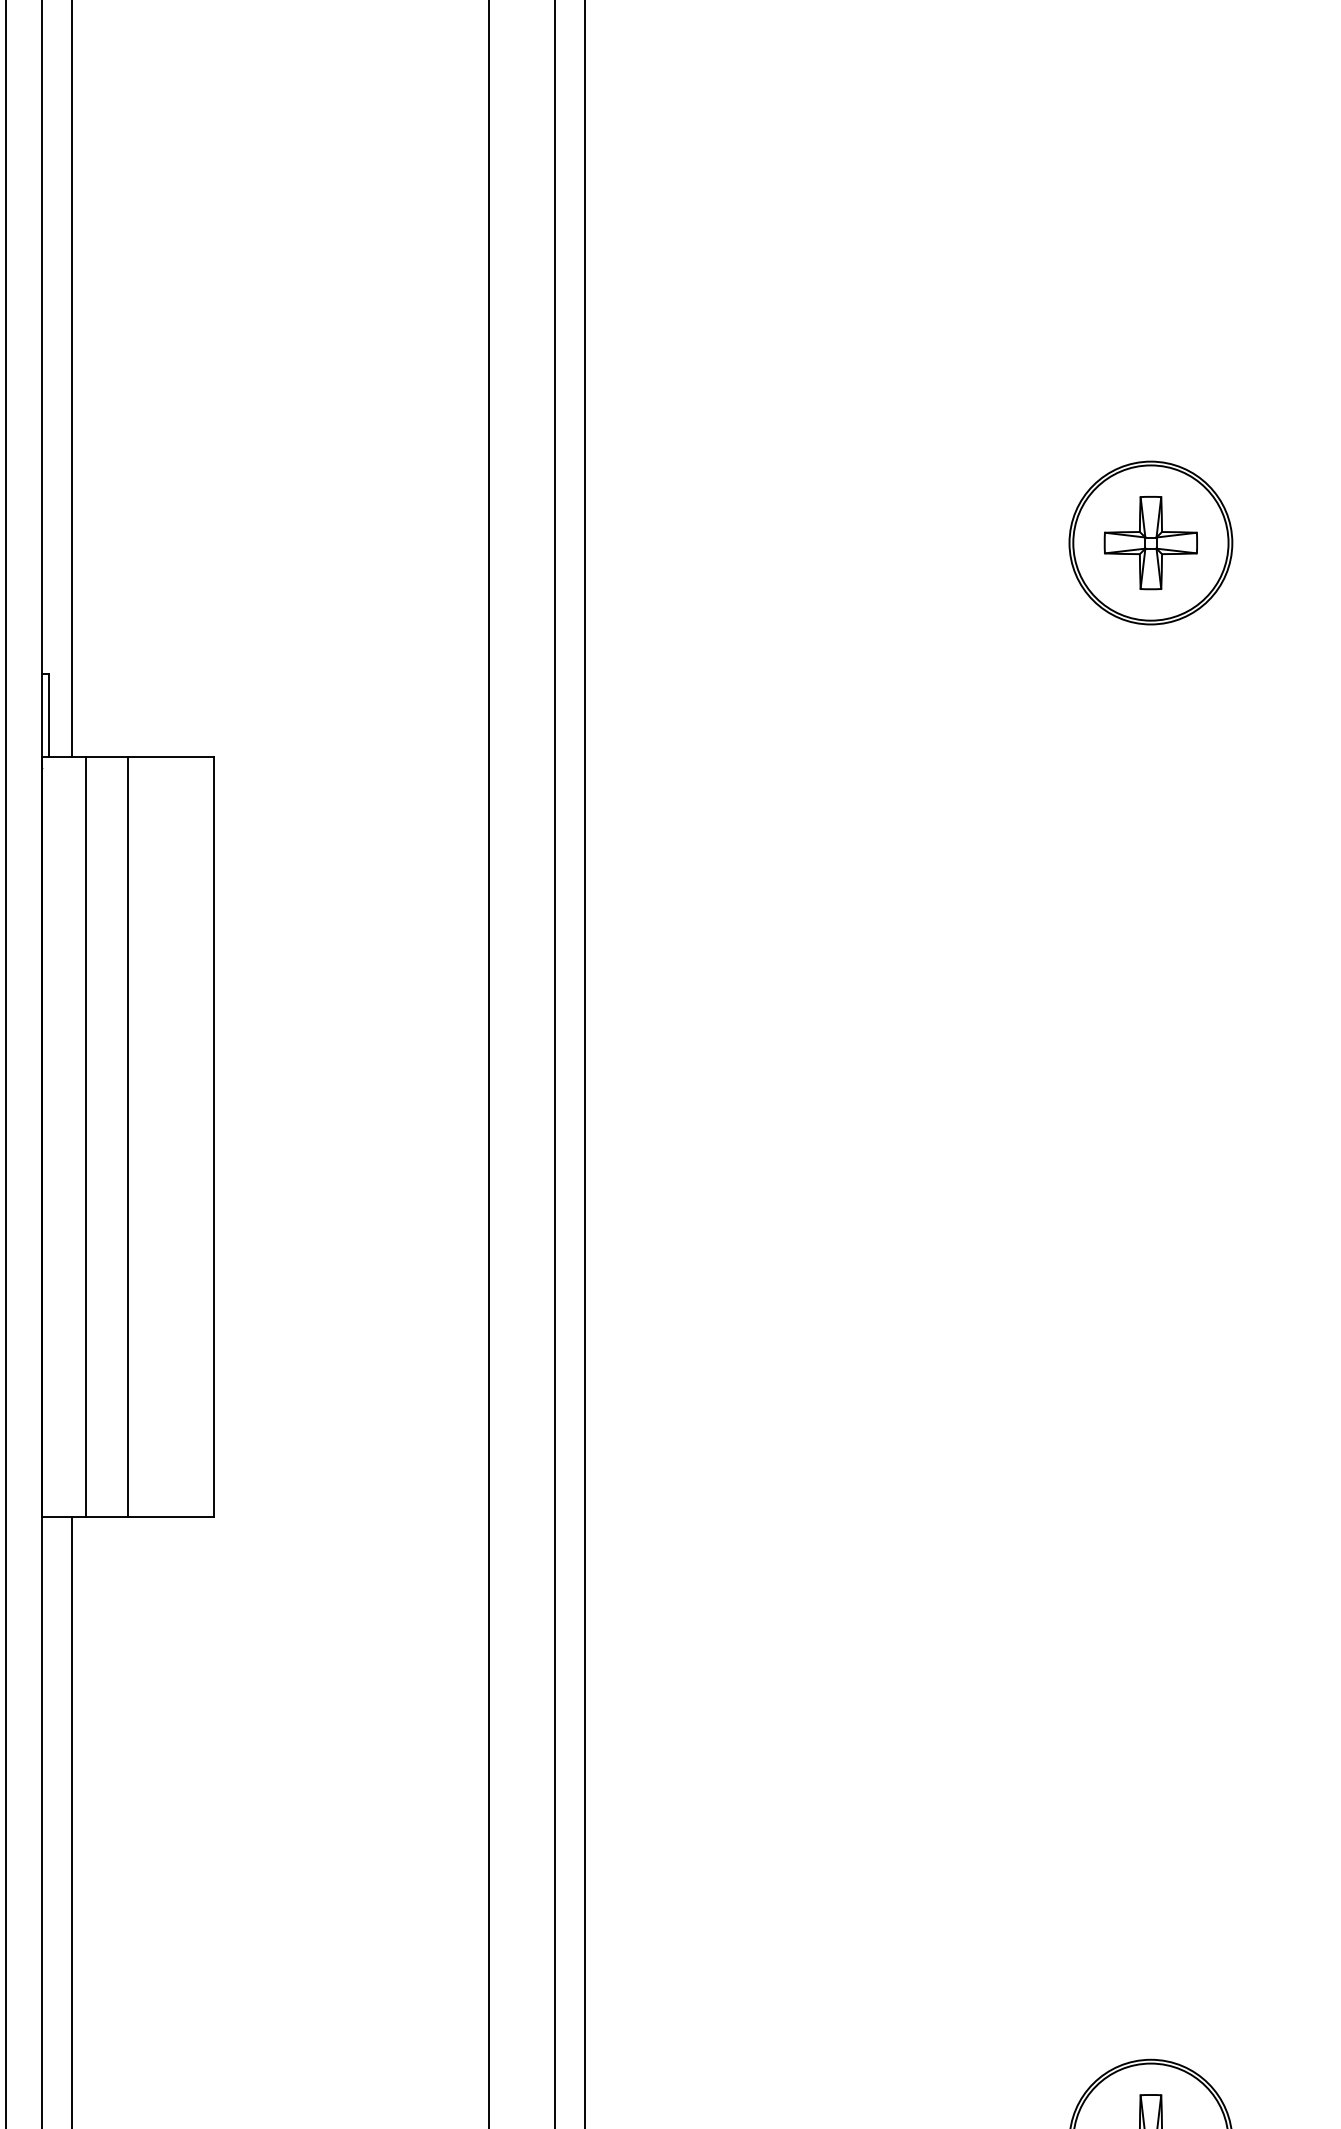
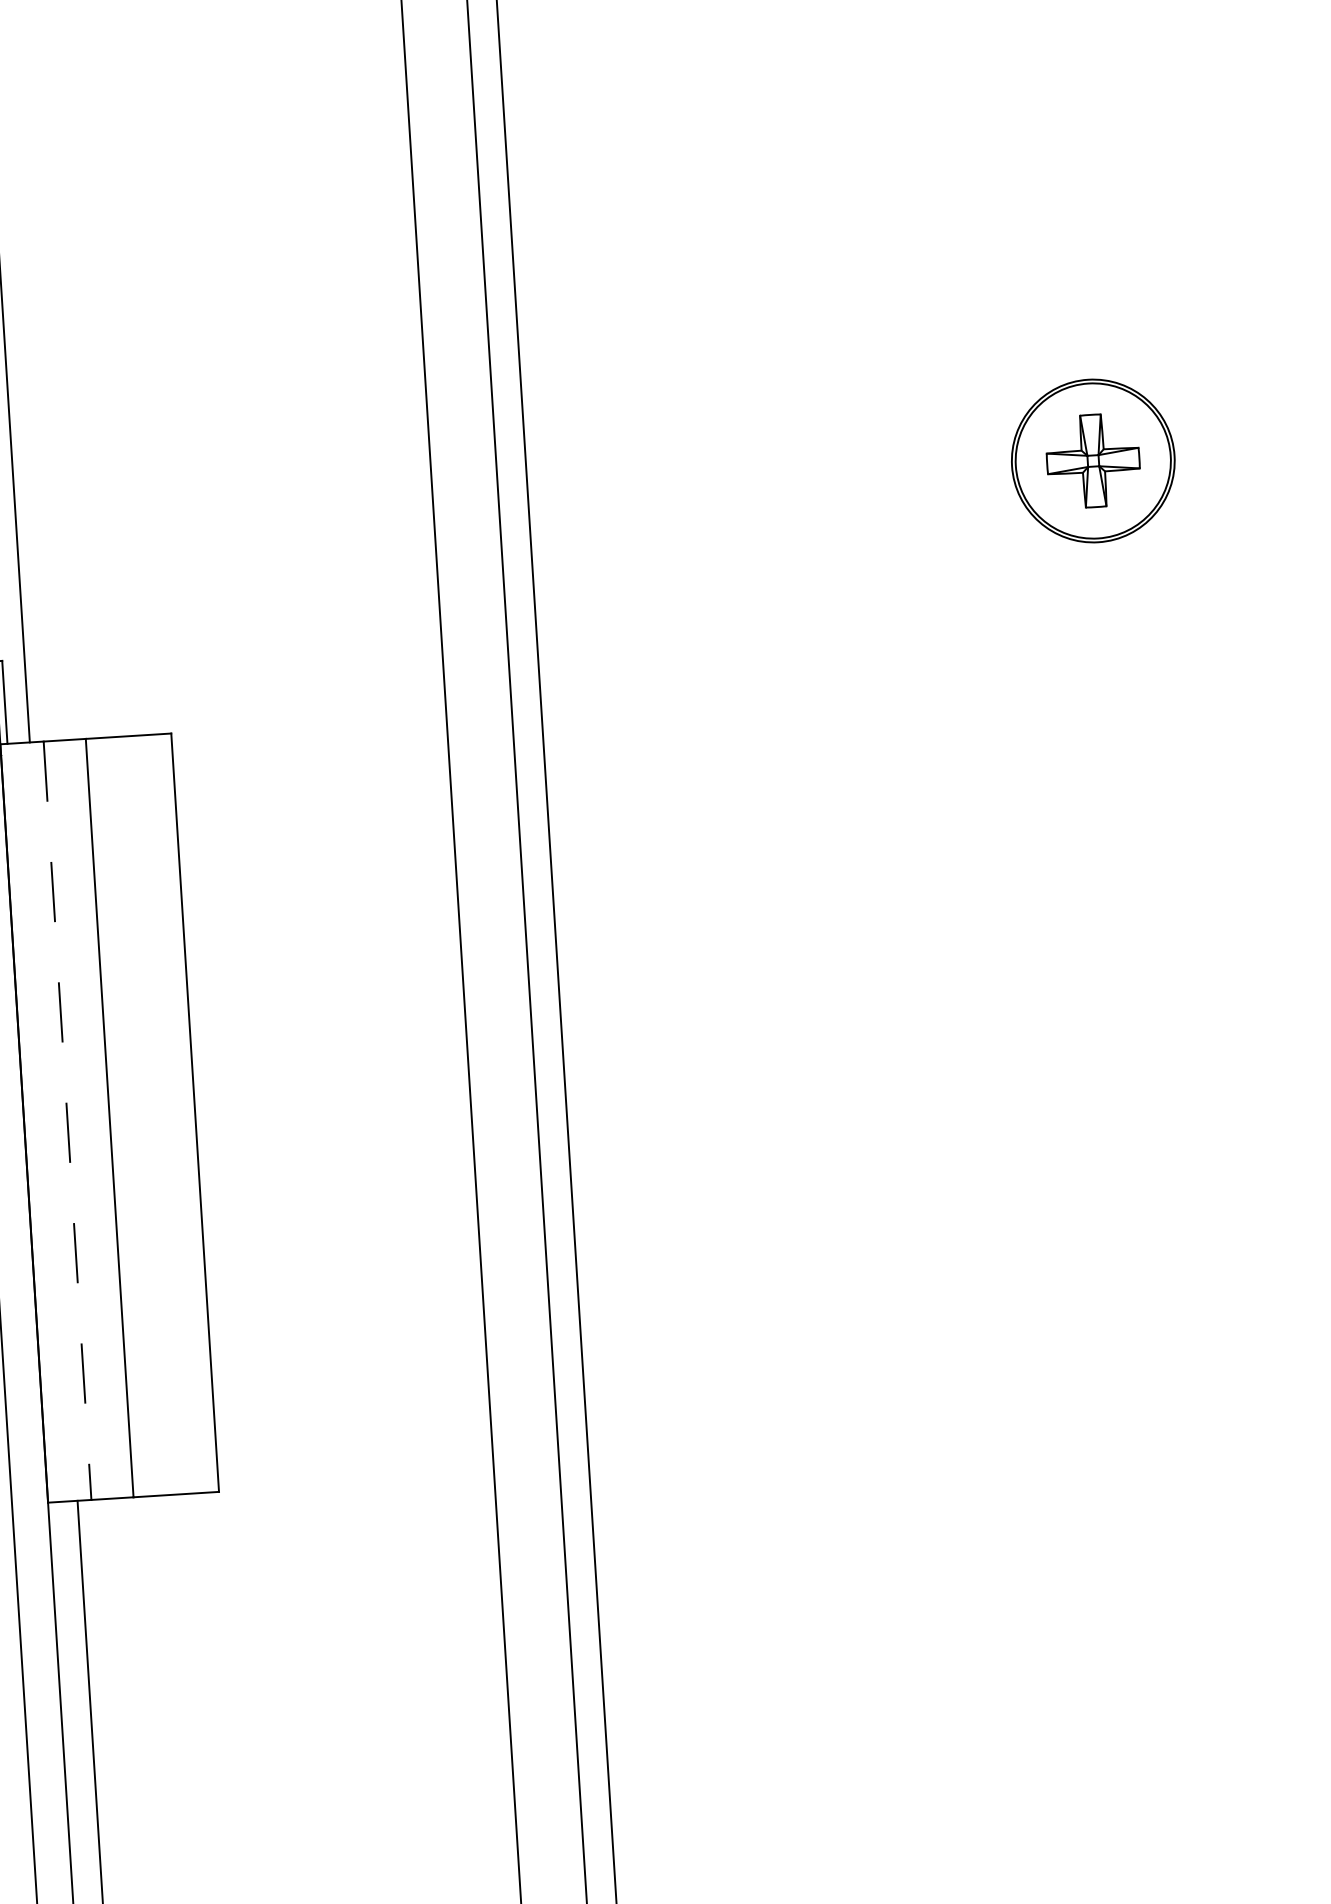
line: (85, 1137) -> (67, 1121), solid -> dashed

